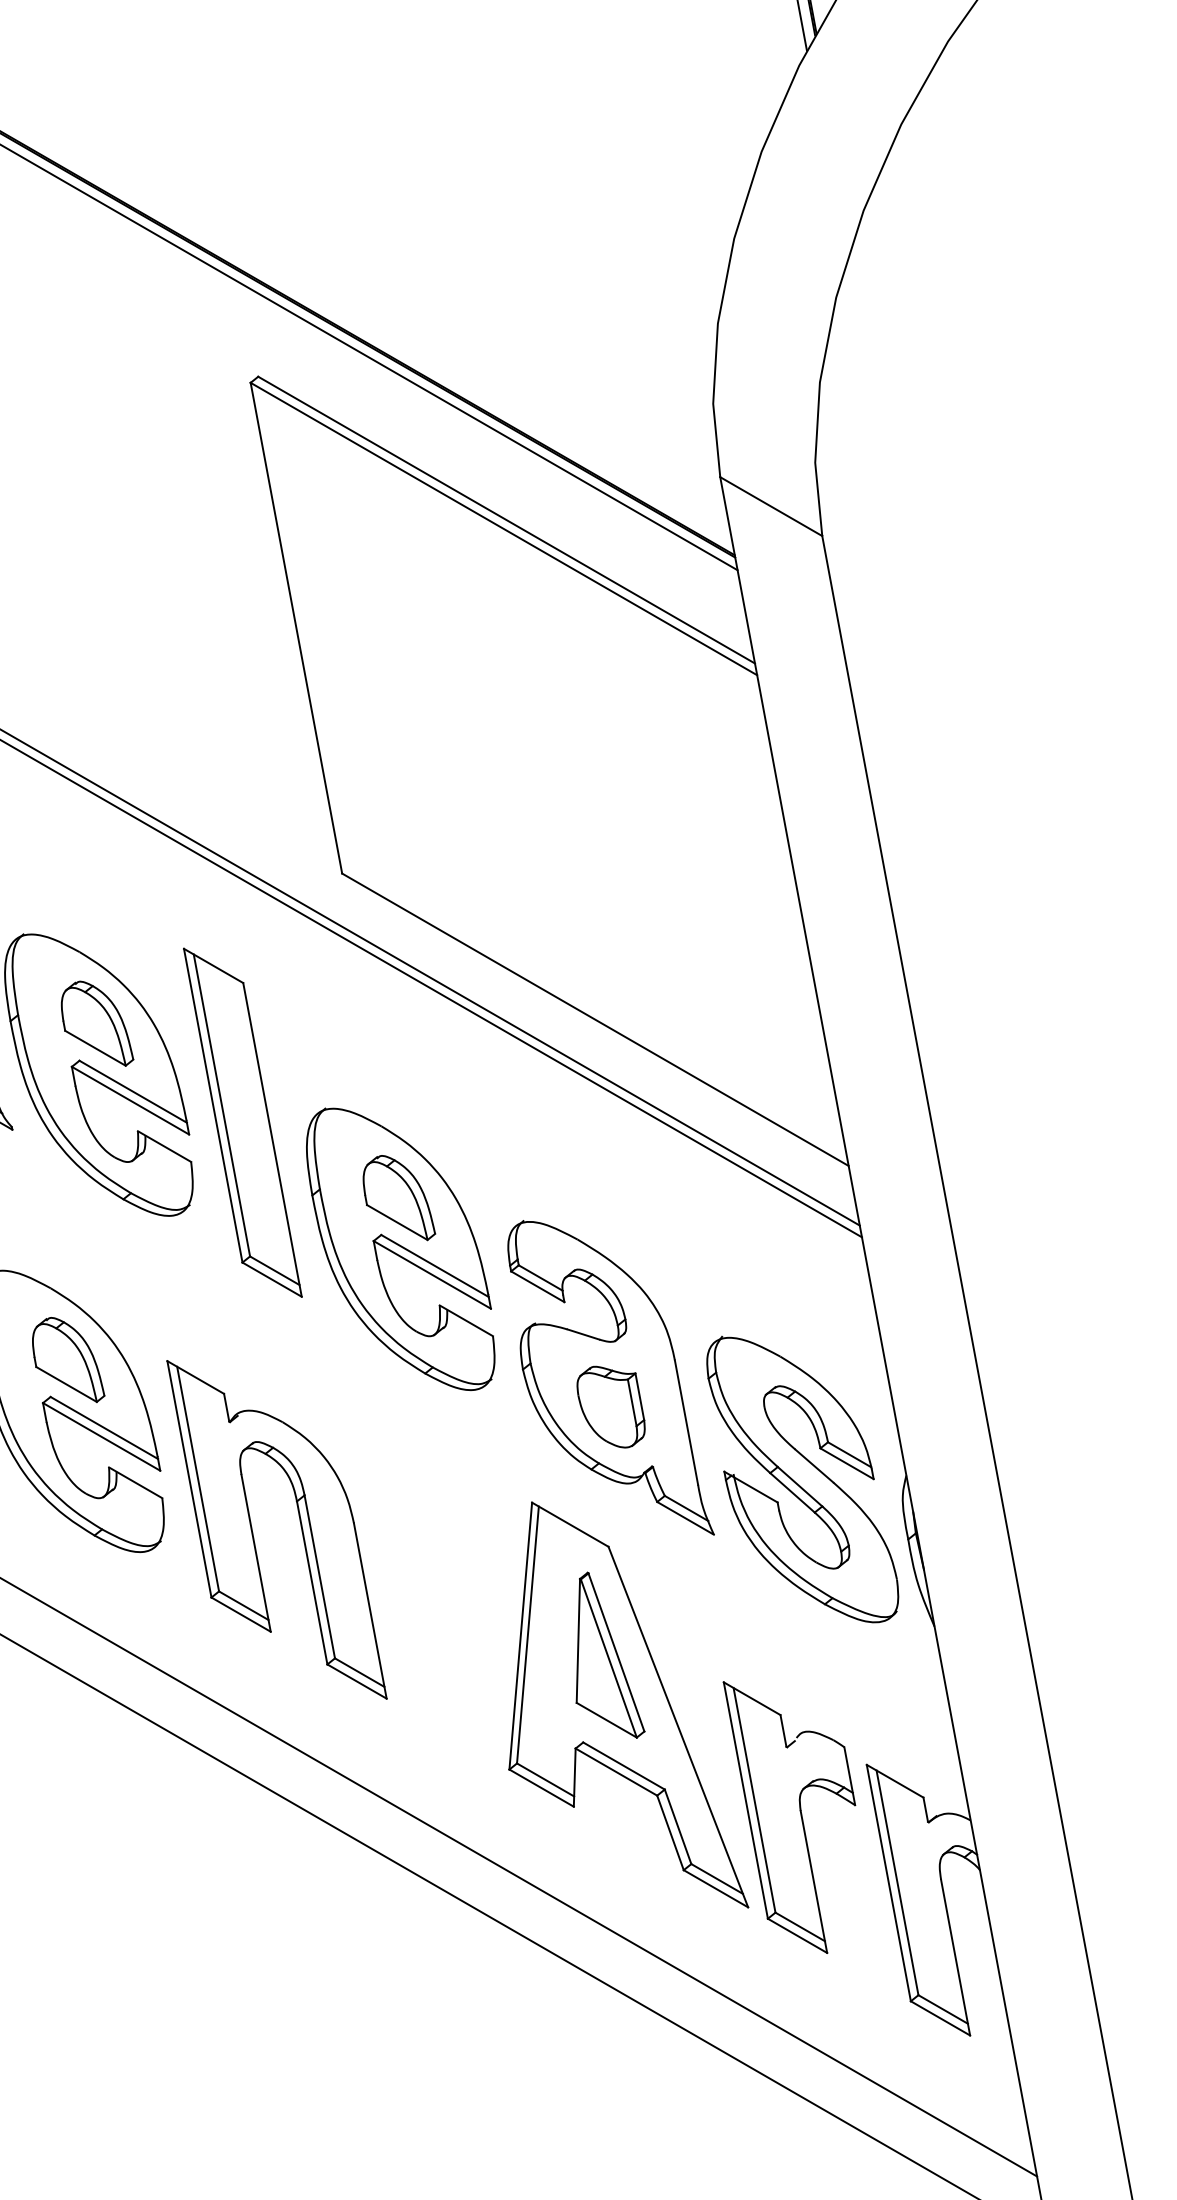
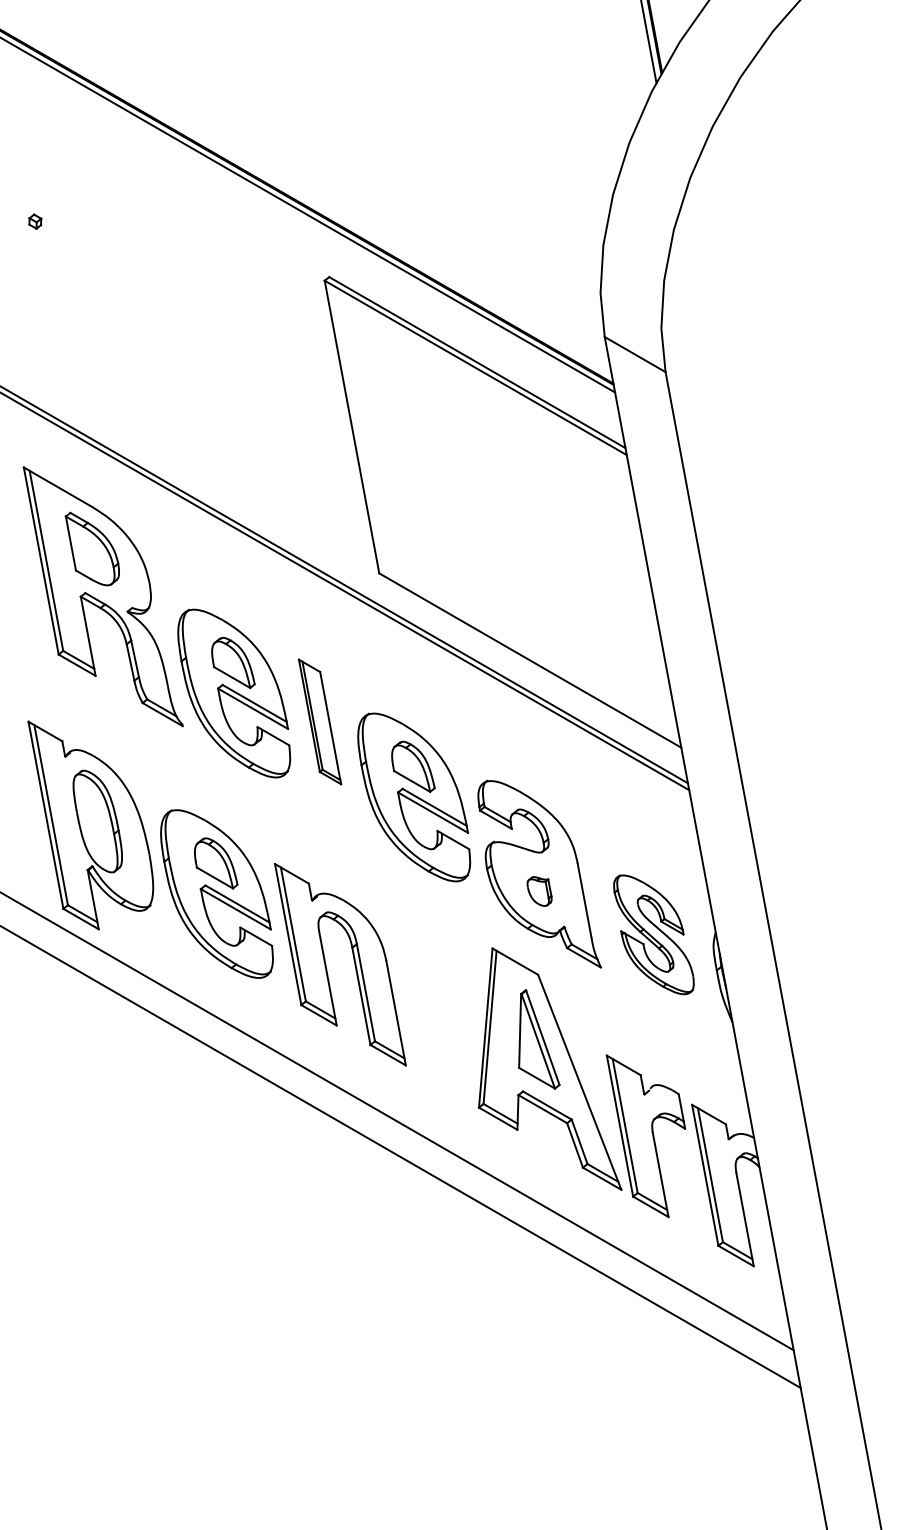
part: (241, 1121) -> (319, 721), size x0.6
part: (610, 1407) -> (539, 891), size x0.6
part: (802, 1479) -> (653, 934), size x0.7

